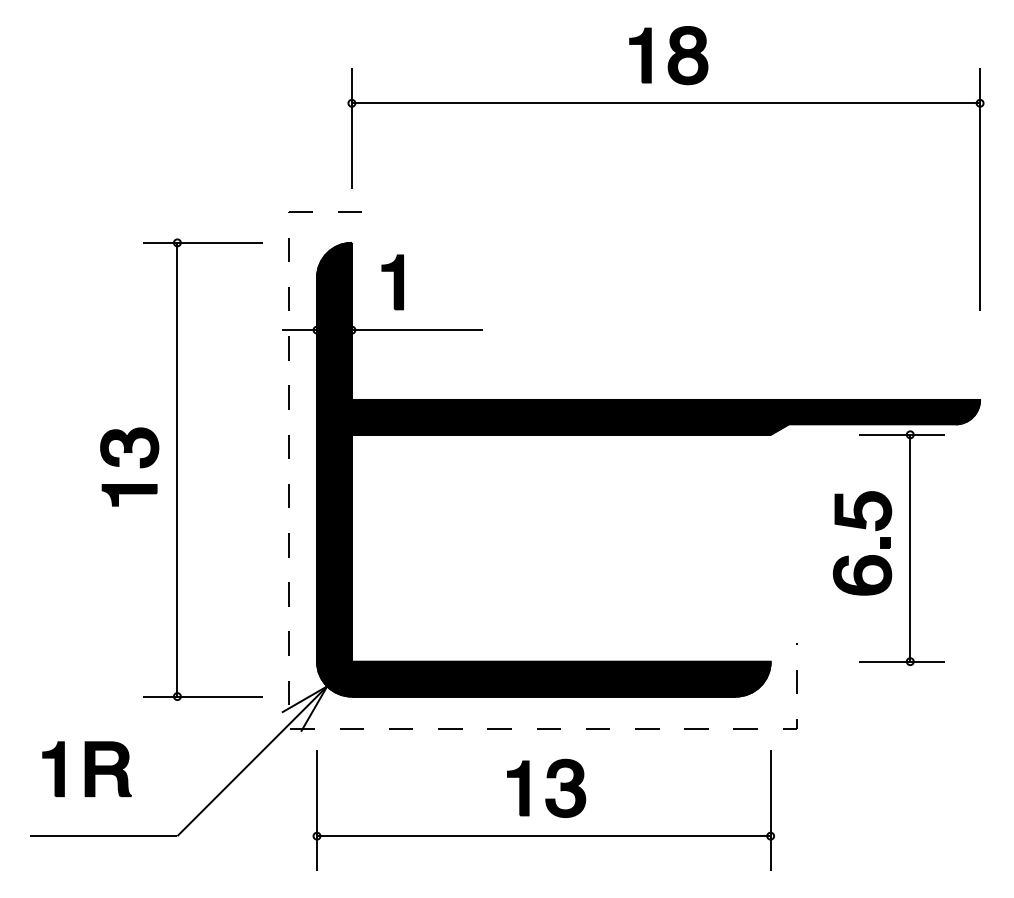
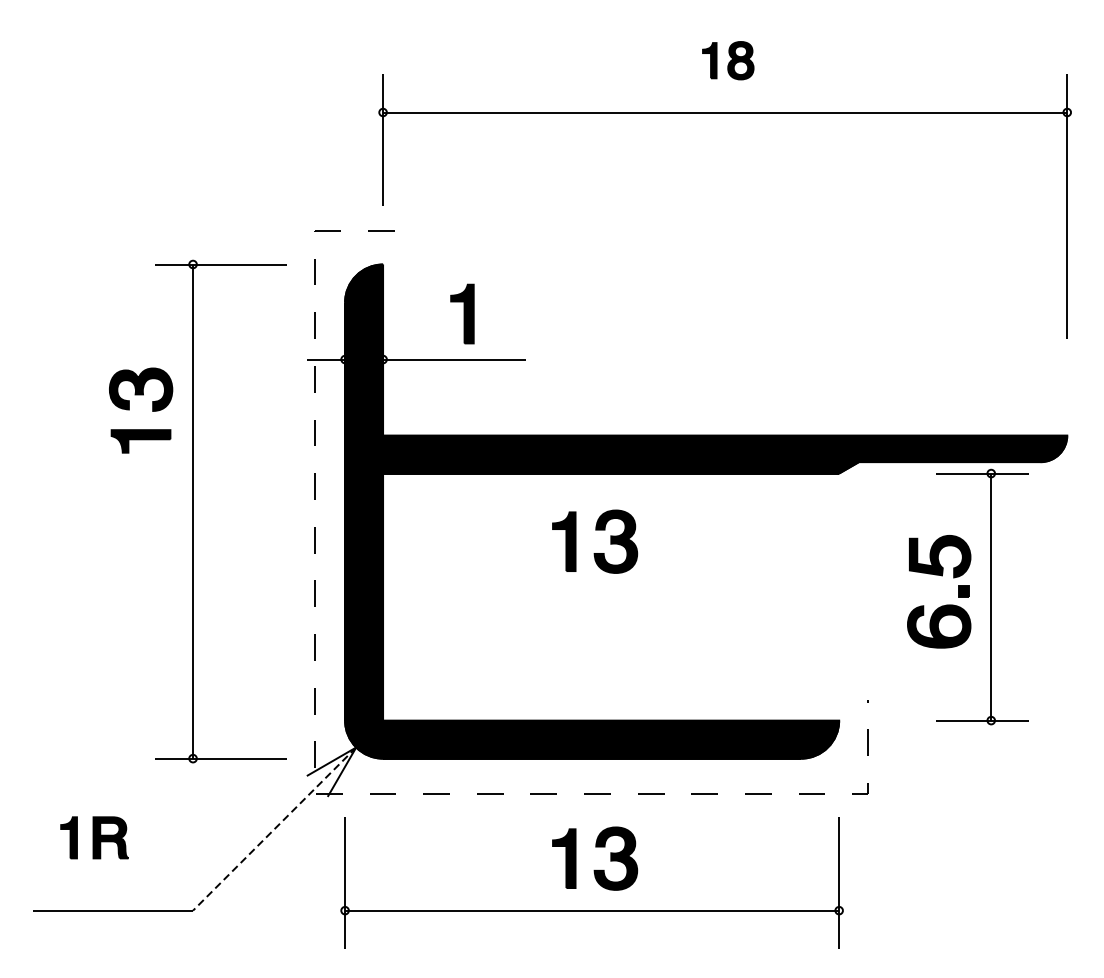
part: (668, 55) -> (727, 60), size x0.6
part: (392, 282) -> (462, 314), moved
part: (119, 466) -> (129, 410), moved
part: (547, 487) -> (596, 530), added
line: (252, 761) -> (274, 829), solid -> dashed
part: (86, 769) -> (94, 838), size x0.7

